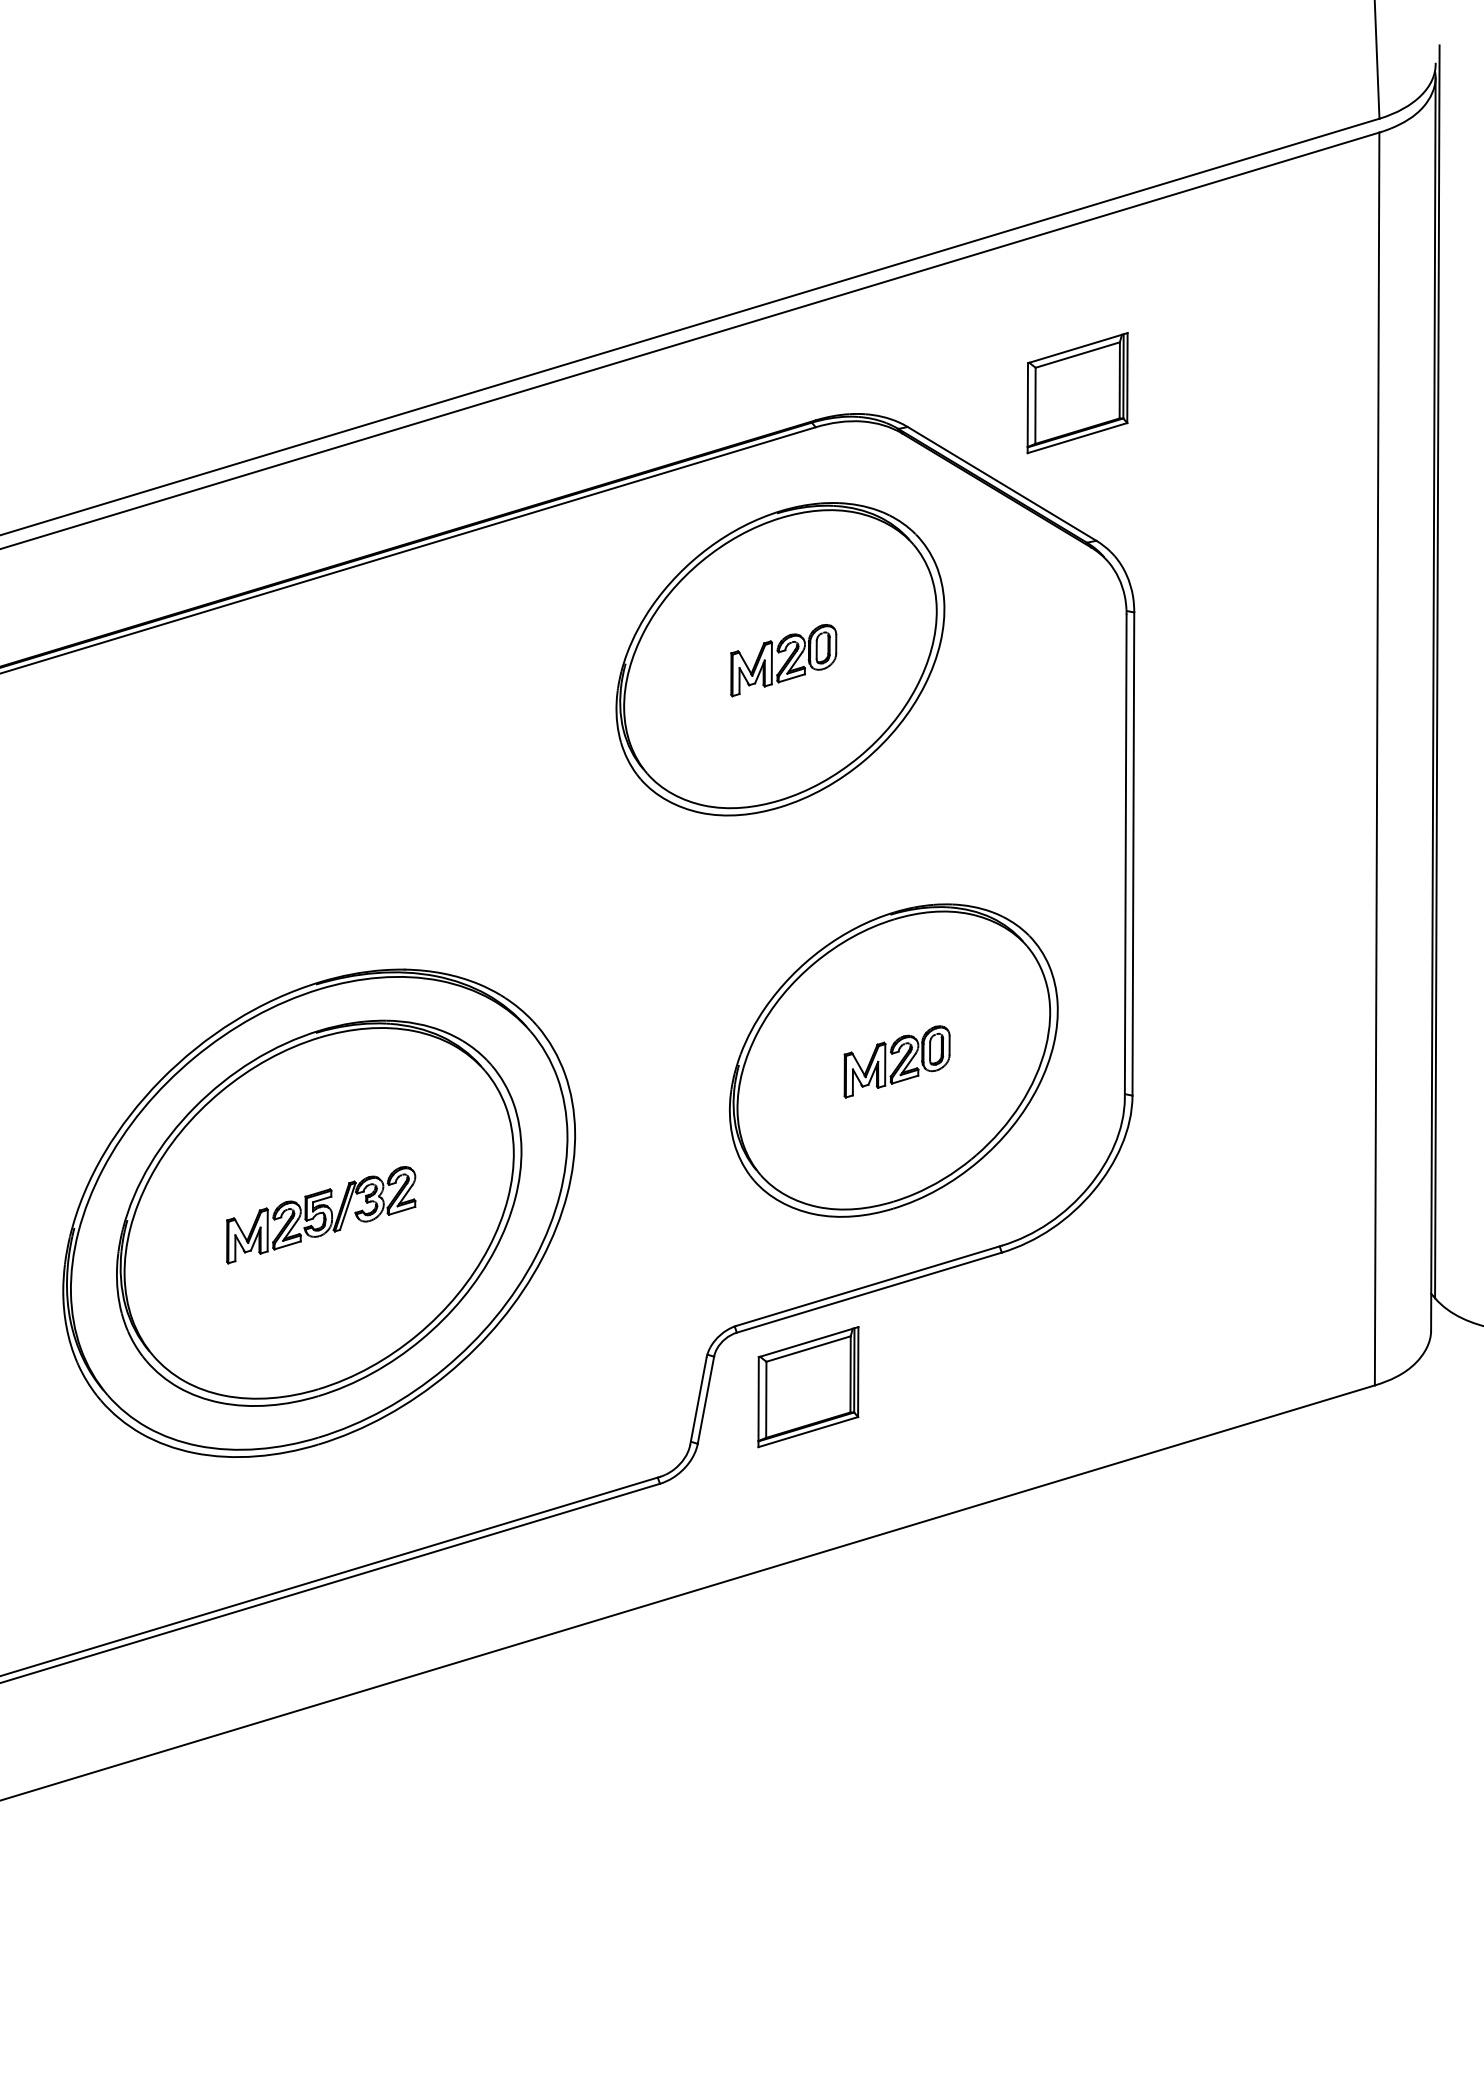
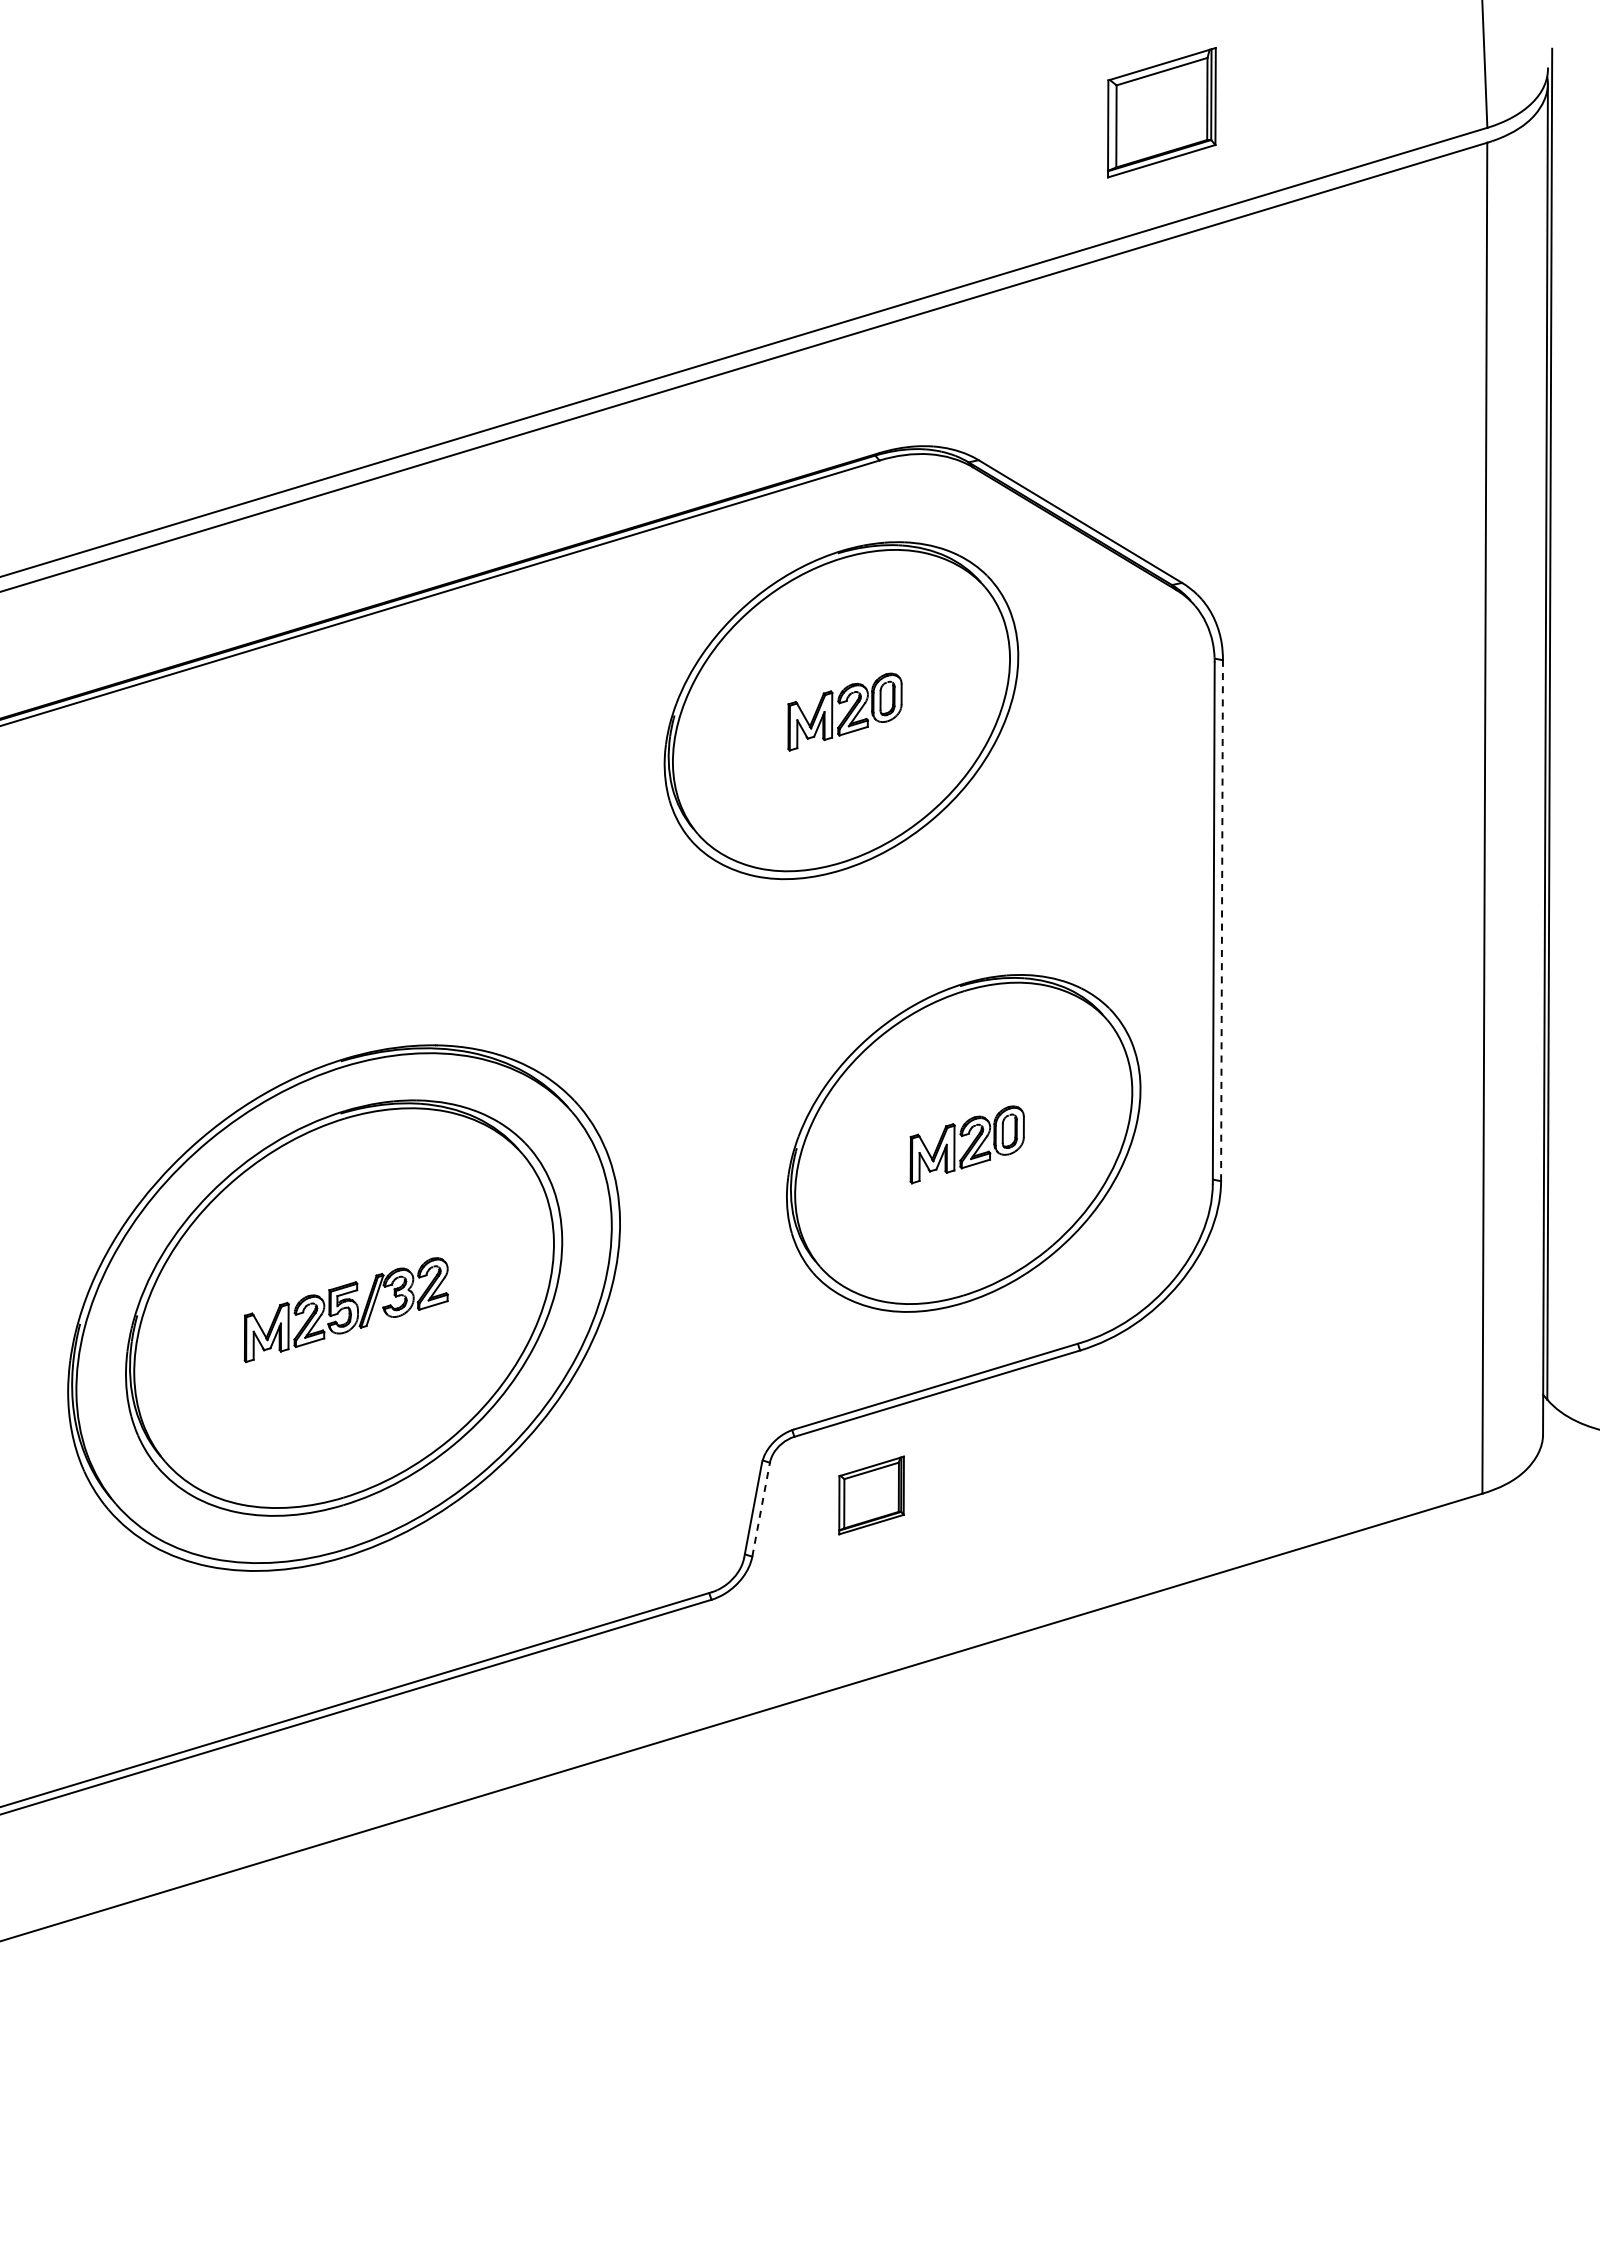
part: (1077, 392) -> (1161, 112), moved
line: (1133, 853) -> (1222, 920), solid -> dashed
part: (808, 1387) -> (871, 1495), size x0.6
line: (706, 1400) -> (761, 1509), solid -> dashed

